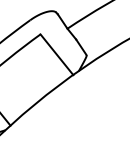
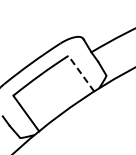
line: (57, 54) -> (81, 73), solid -> dashed

